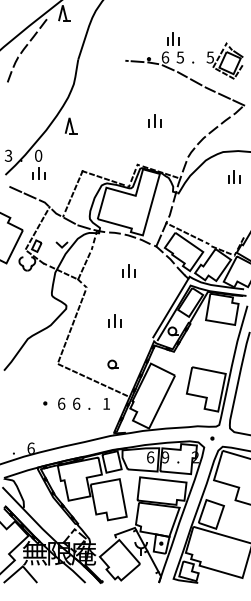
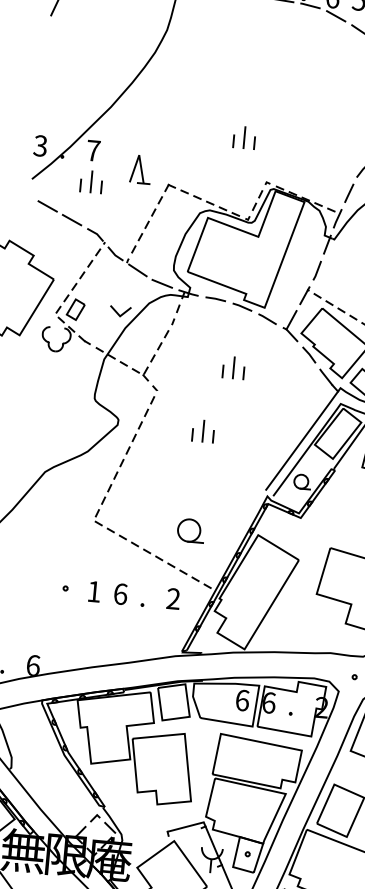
part: (154, 120) -> (243, 137), moved
part: (70, 125) -> (139, 168), moved
text: (38, 155) -> (93, 150), 0 -> 7
part: (114, 320) -> (203, 430), moved
part: (112, 364) -> (190, 530), size x1.6
text: (61, 403) -> (94, 591), 6 -> 1
text: (106, 403) -> (173, 598), 1 -> 2
text: (165, 457) -> (268, 703), 9 -> 6

